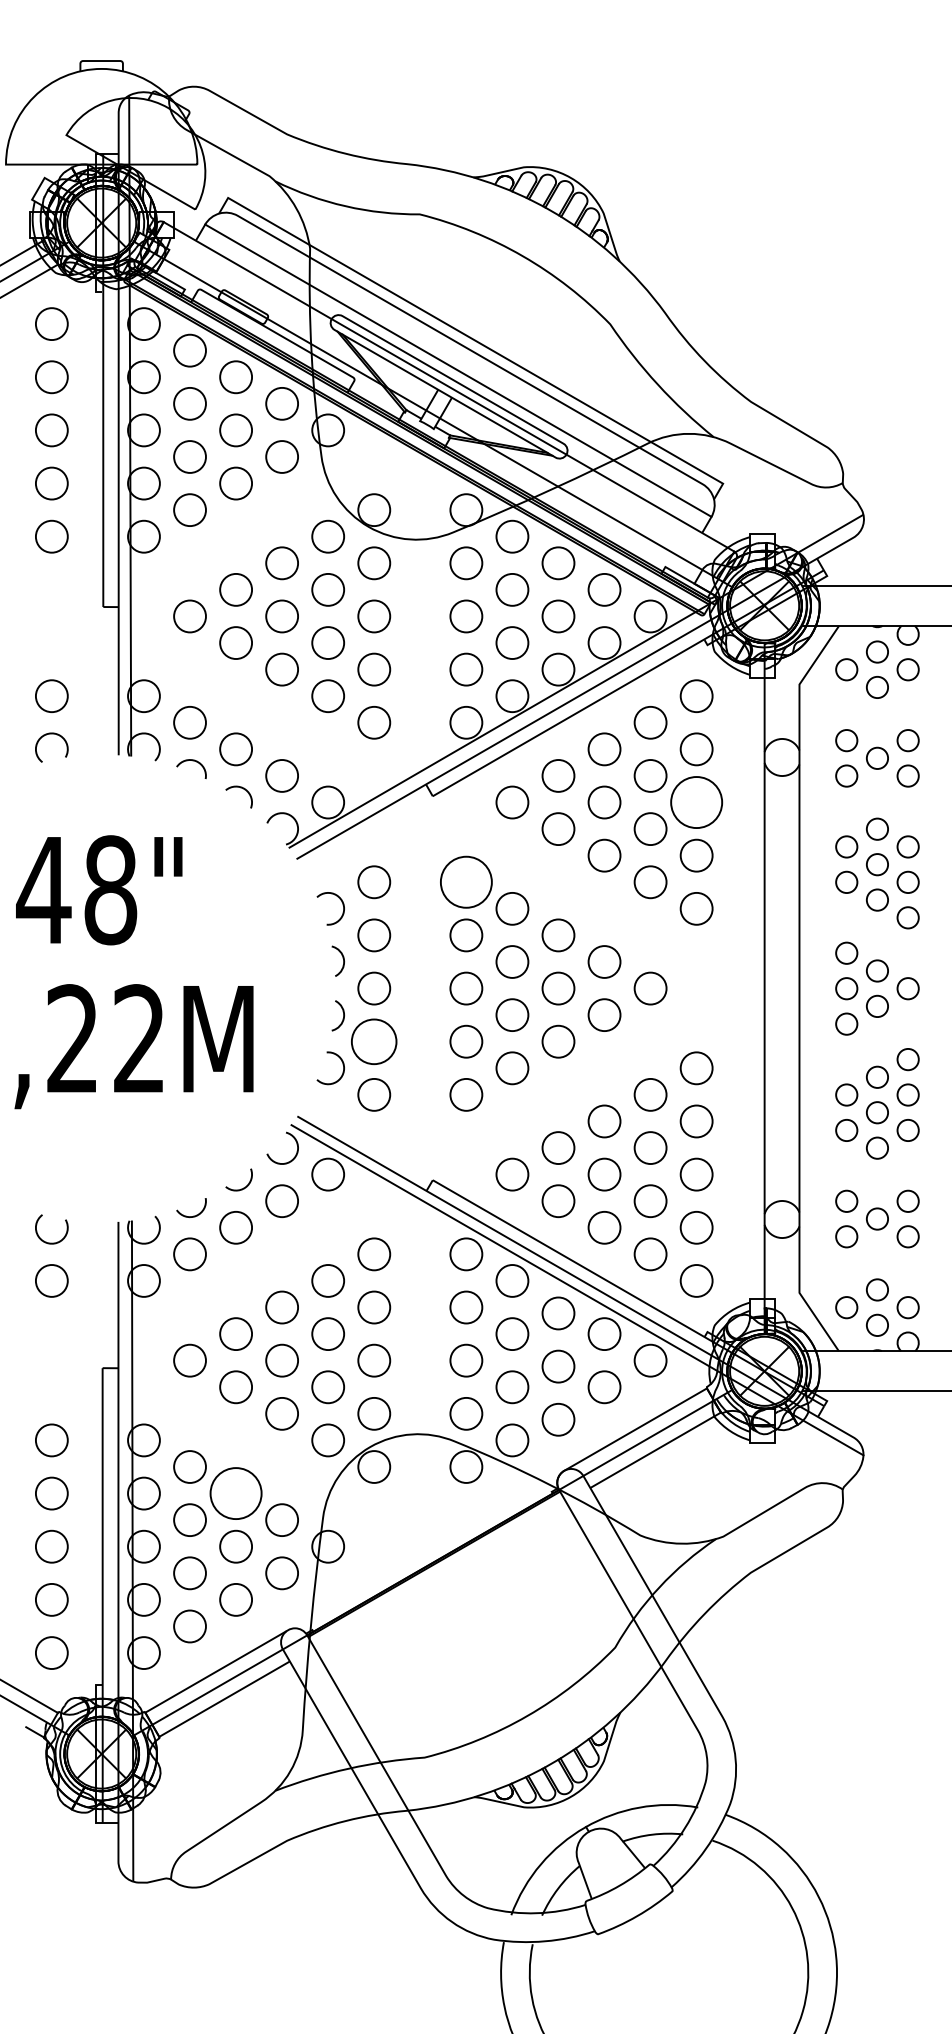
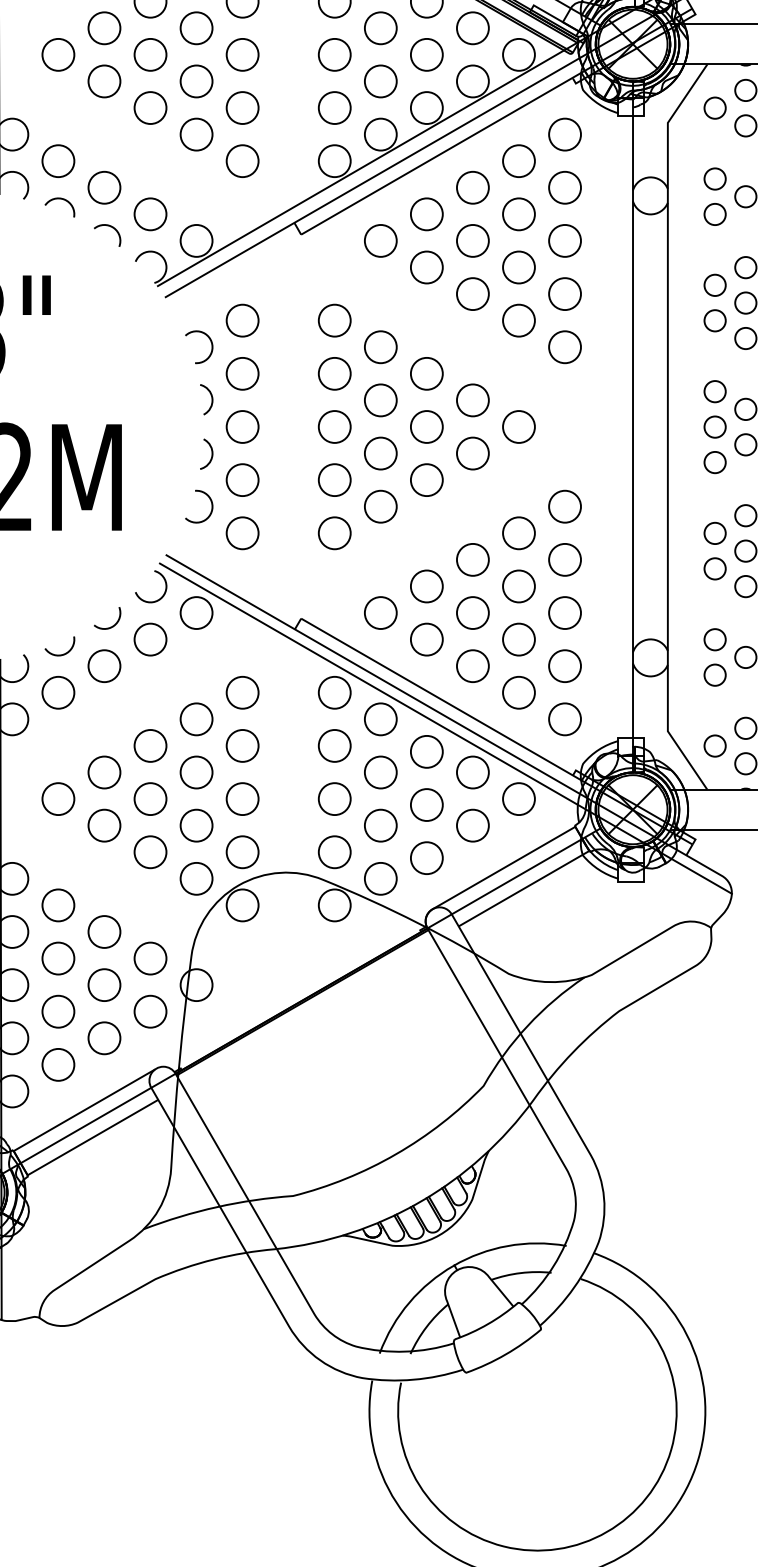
circle: (696, 802) -> (564, 240), size x0.62
circle: (466, 882) -> (334, 320), size x0.62
circle: (374, 1041) -> (242, 479), size x0.71
circle: (236, 1493) -> (104, 931), size x0.62

